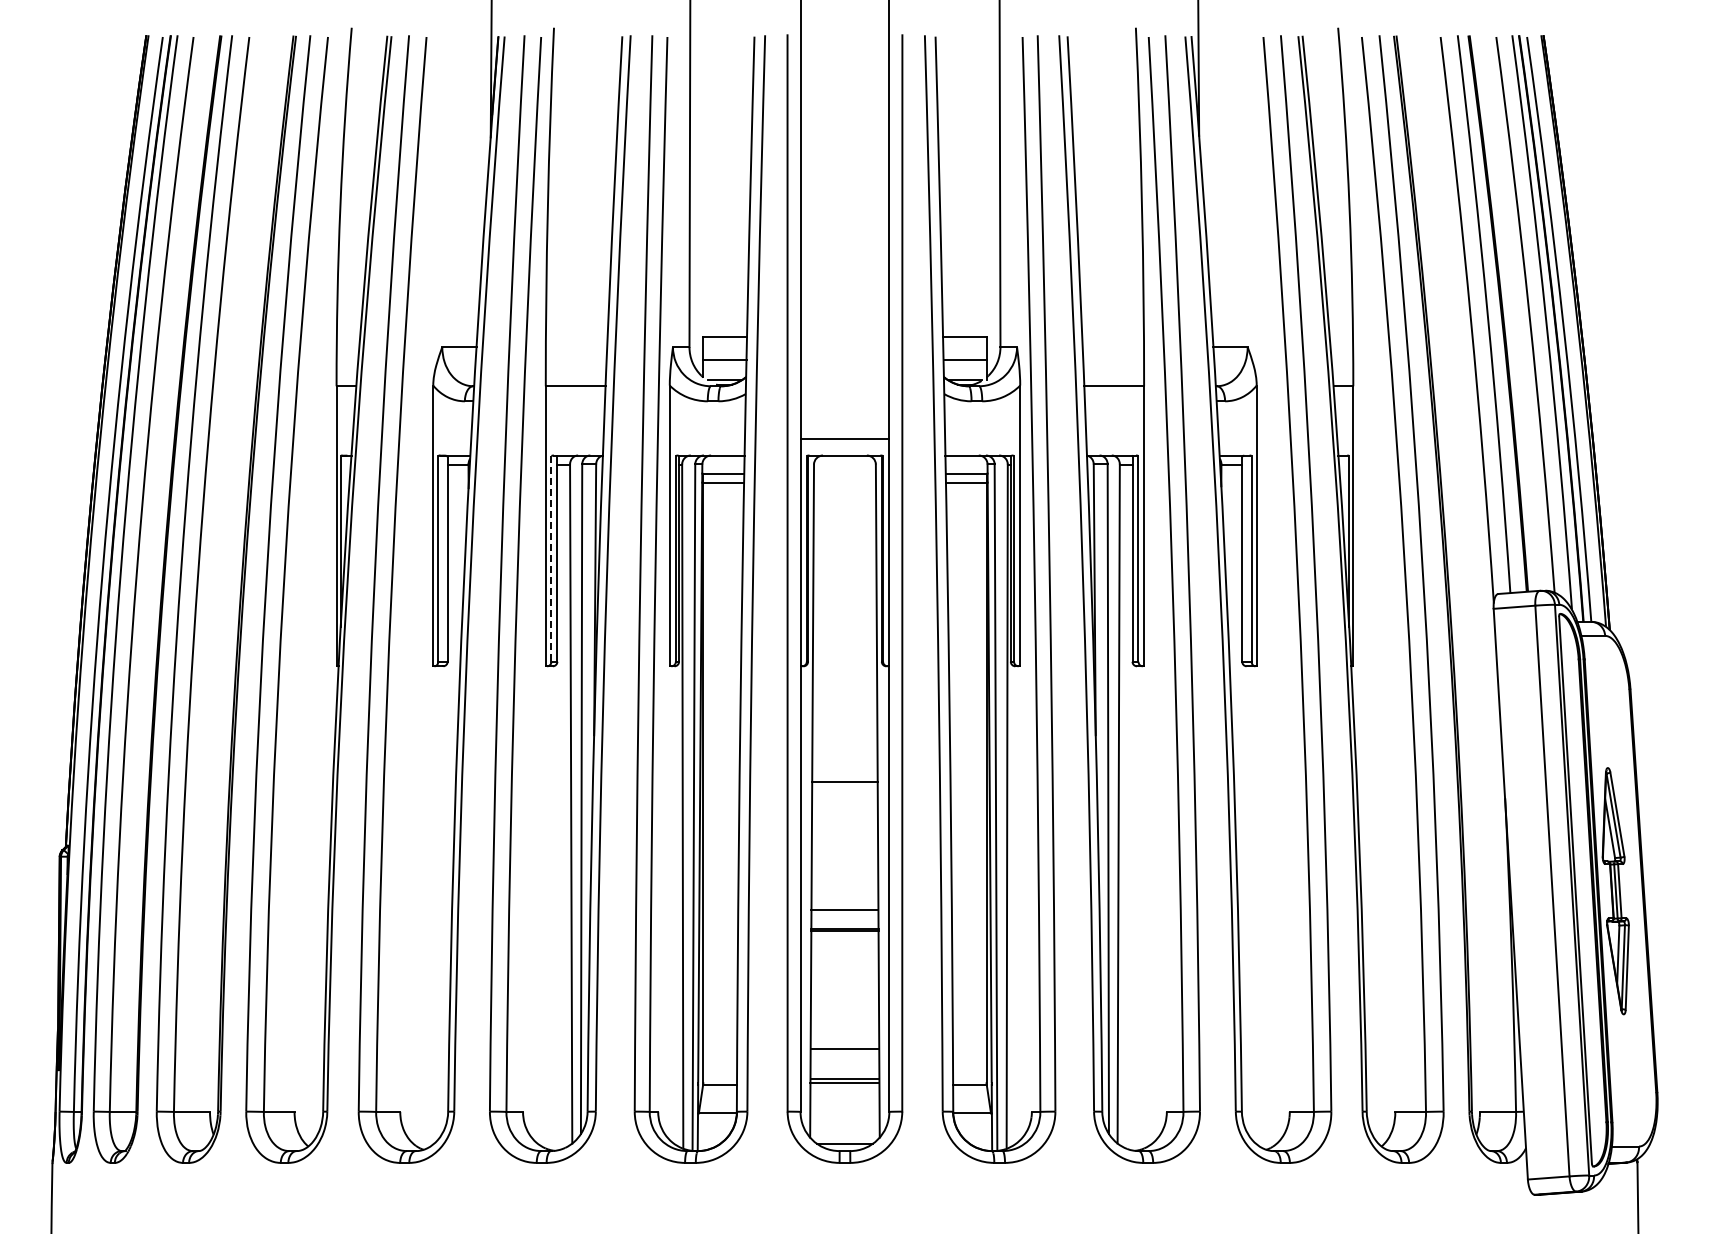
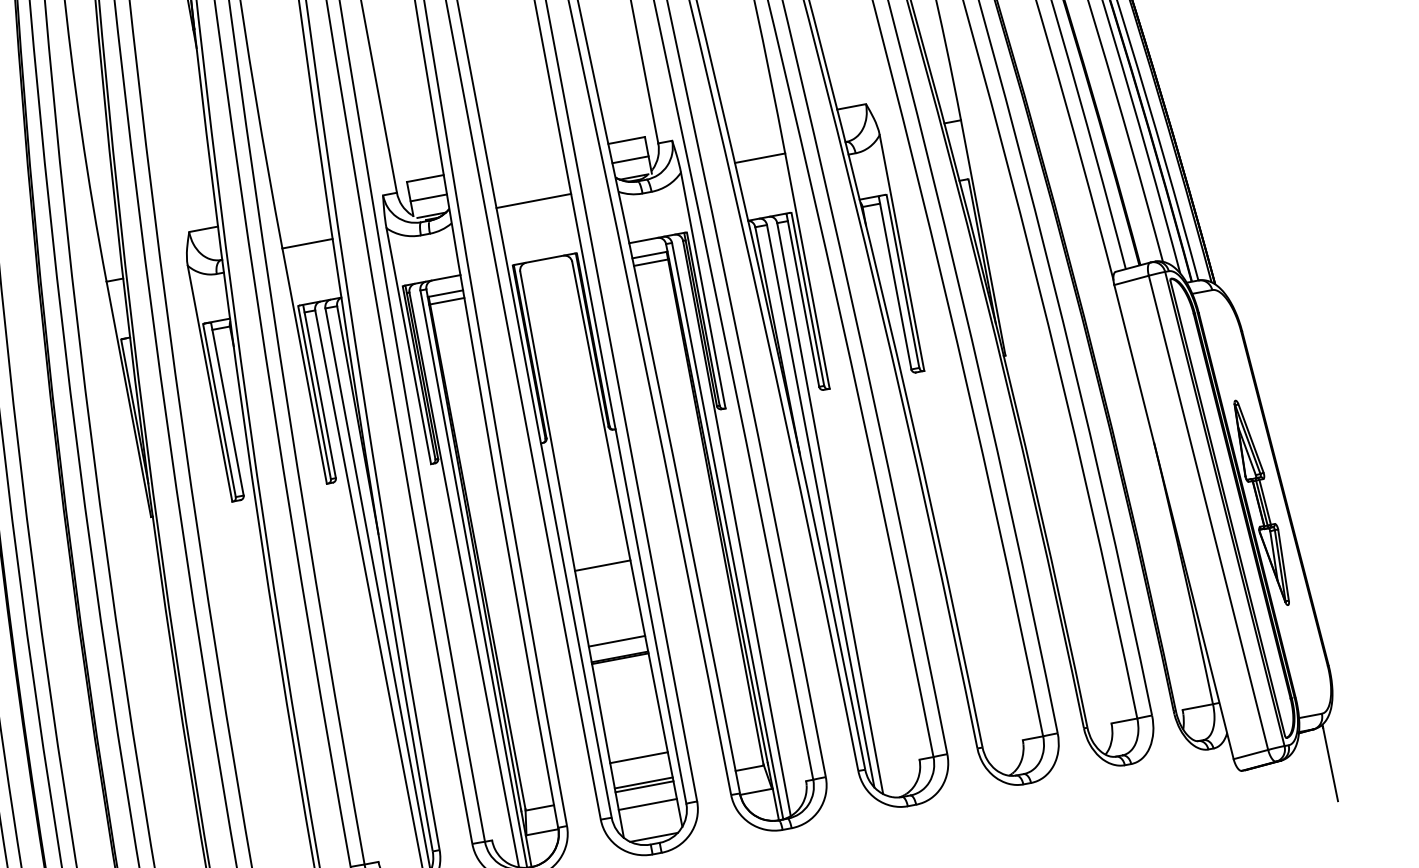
line: (844, 439) -> (533, 201), moved
line: (551, 558) -> (314, 392), dashed -> solid
line: (844, 782) -> (602, 565), moved
line: (844, 1104) -> (647, 804), added

